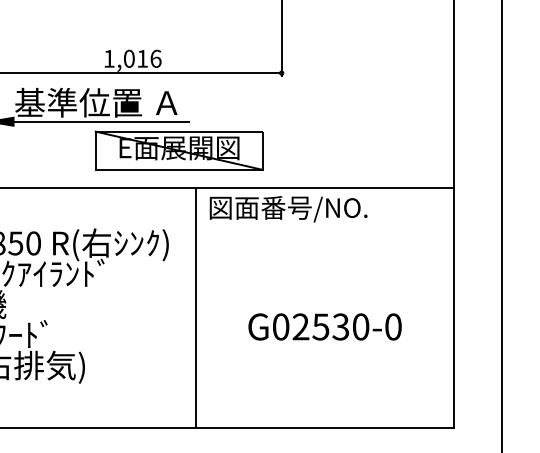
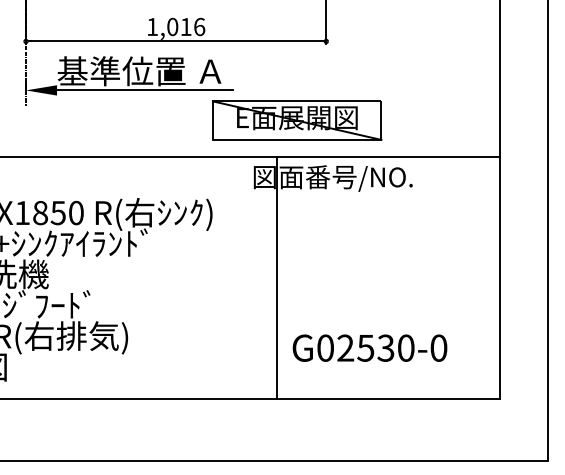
part: (179, 150) -> (297, 120), moved
line: (195, 307) -> (276, 277), moved
text: (324, 326) -> (369, 347), moved

